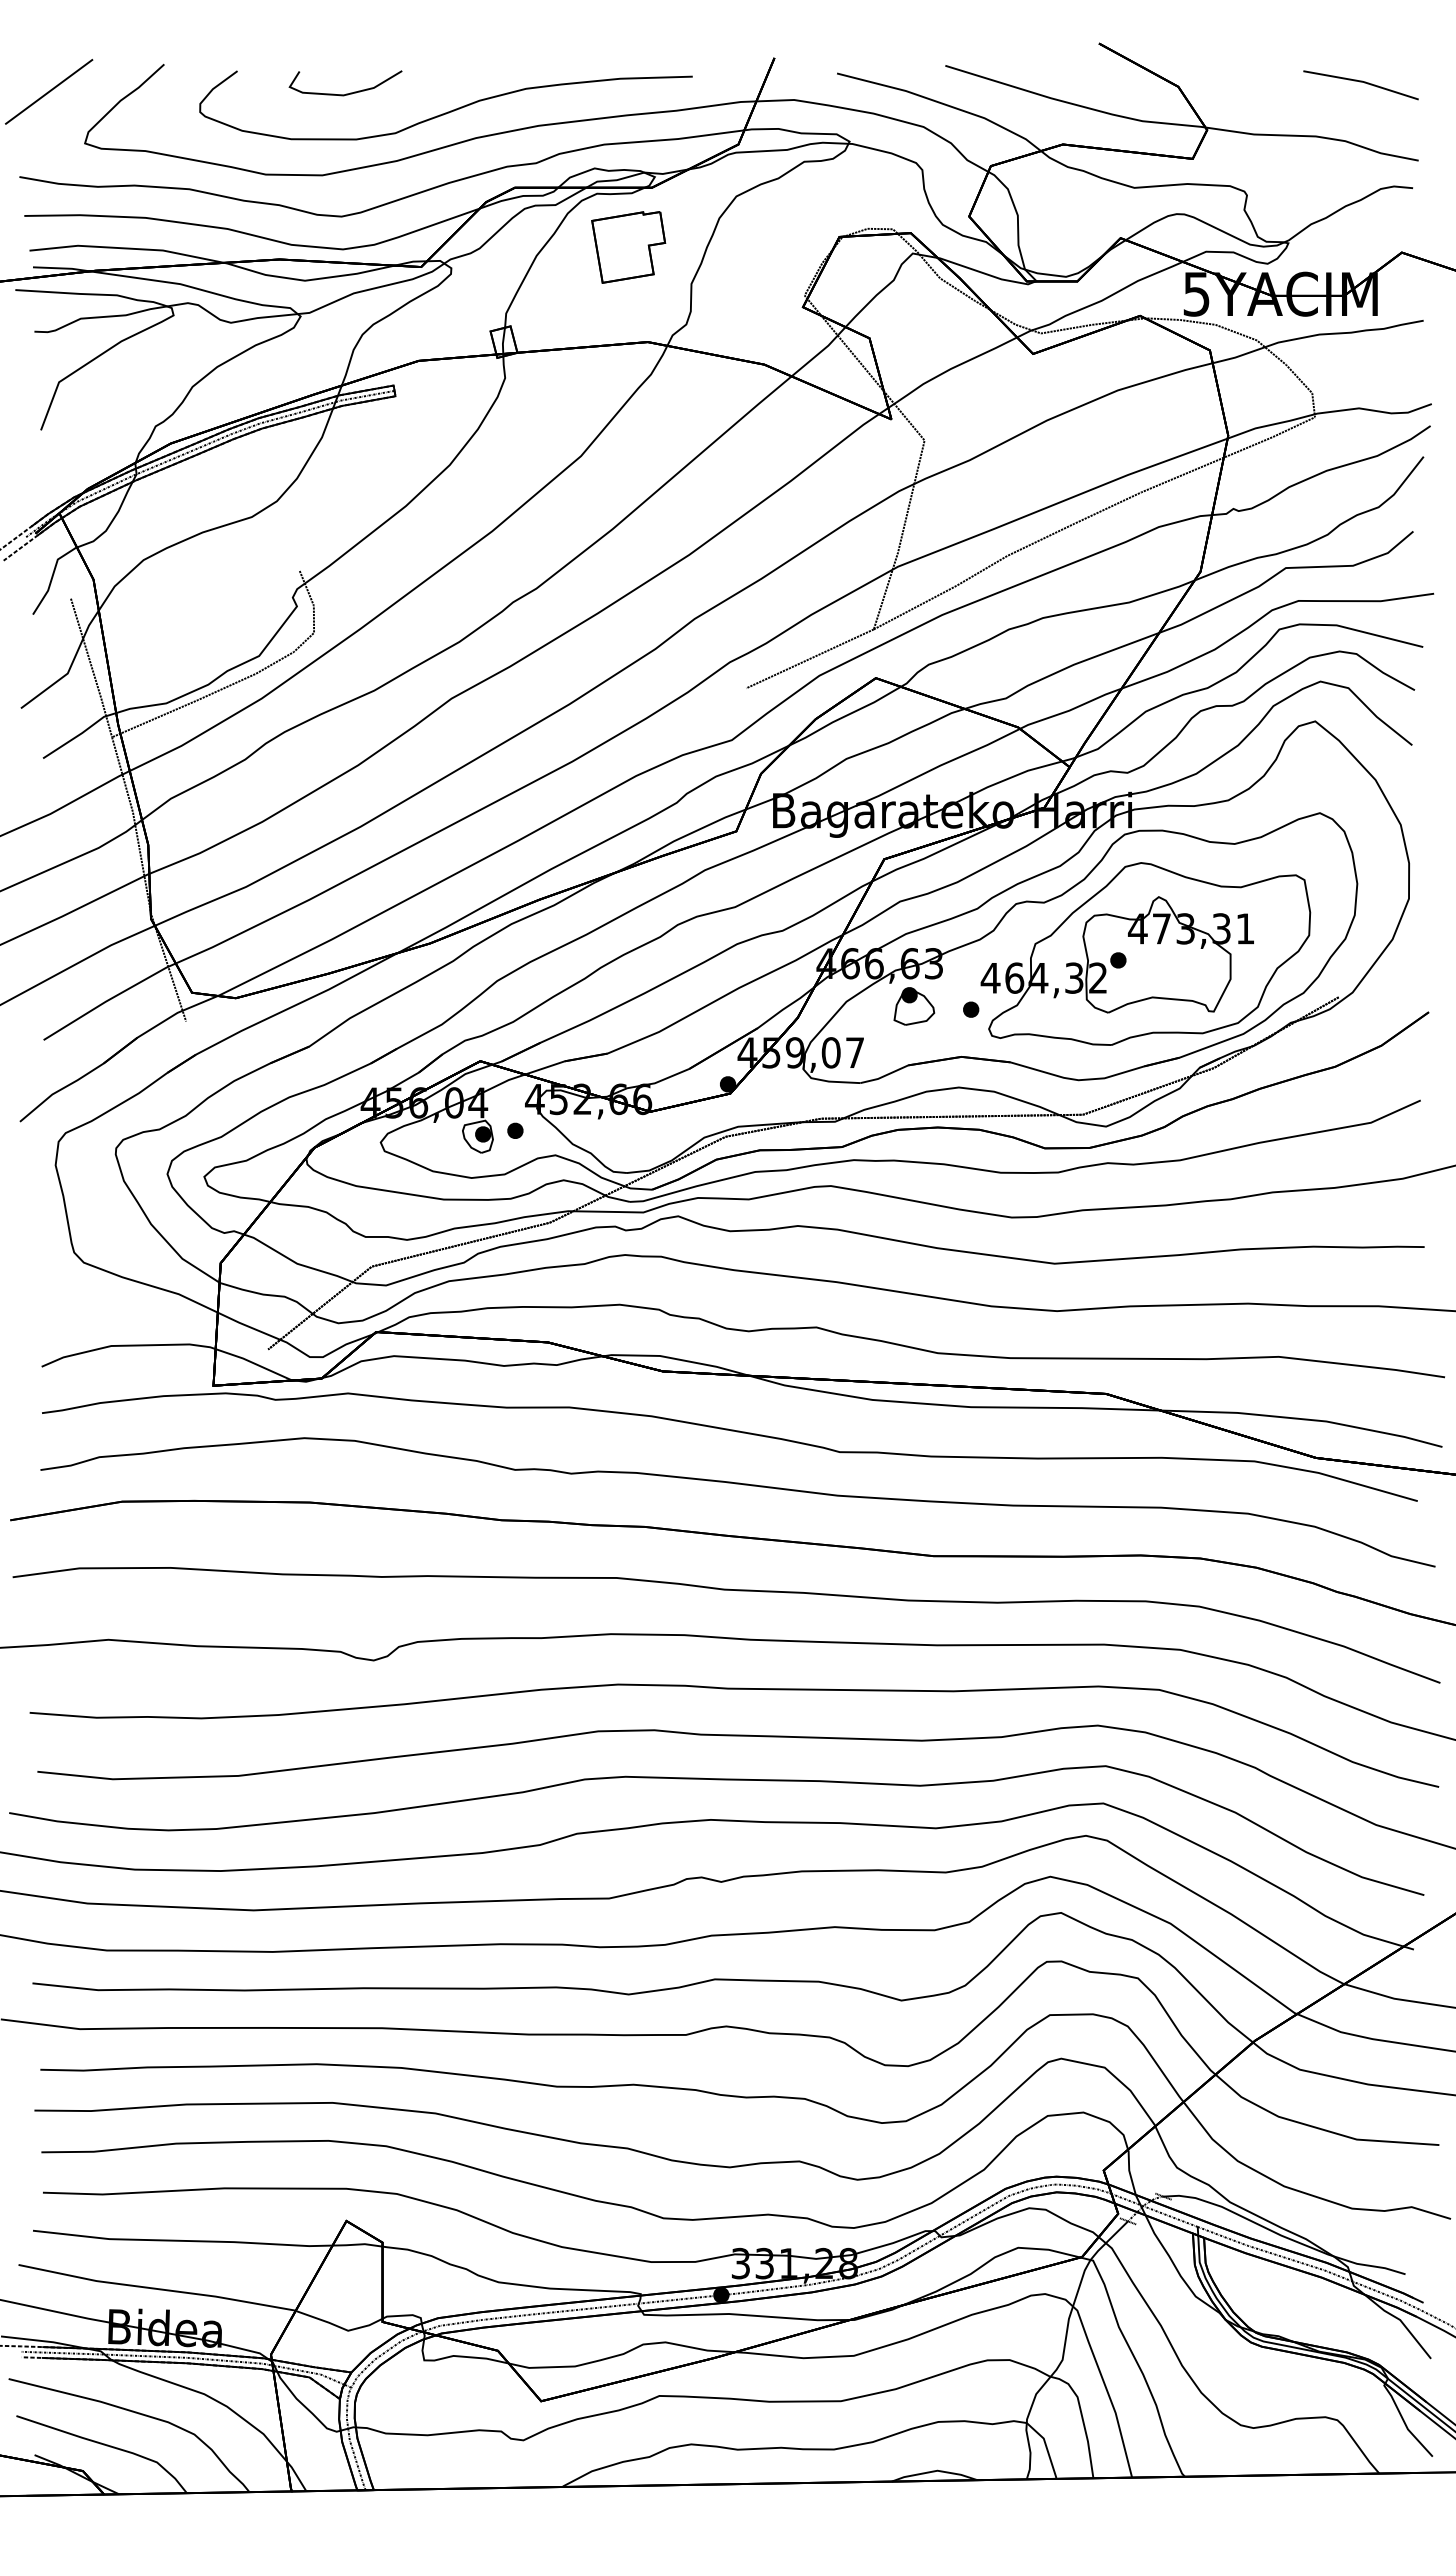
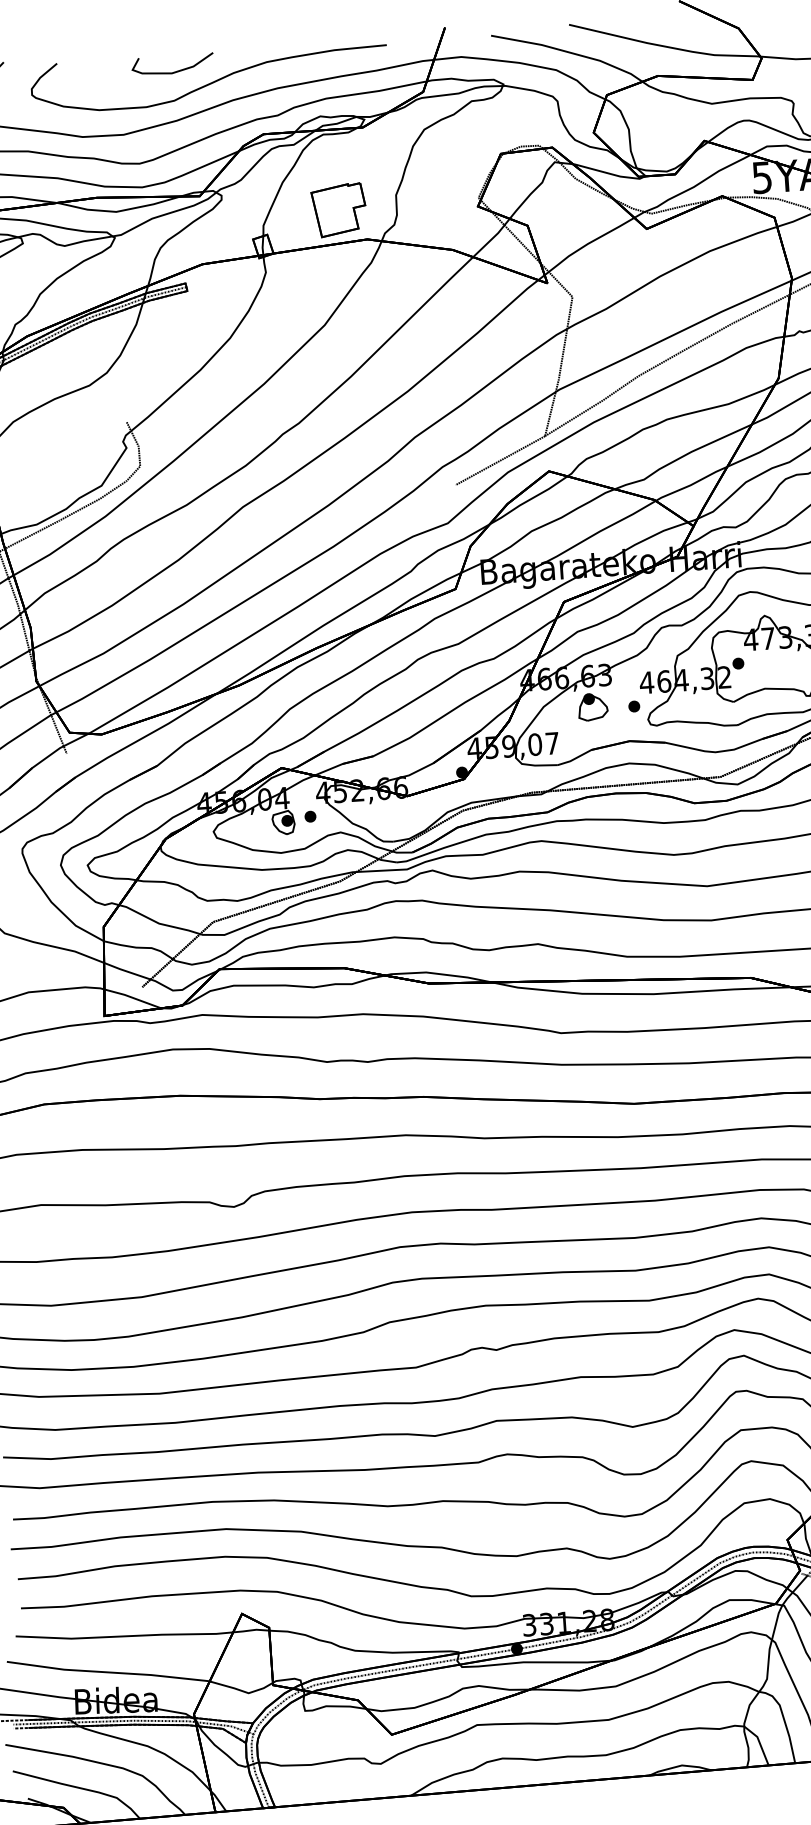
curve: (346, 93) -> (173, 71), moved
part: (628, 247) -> (339, 210), moved

